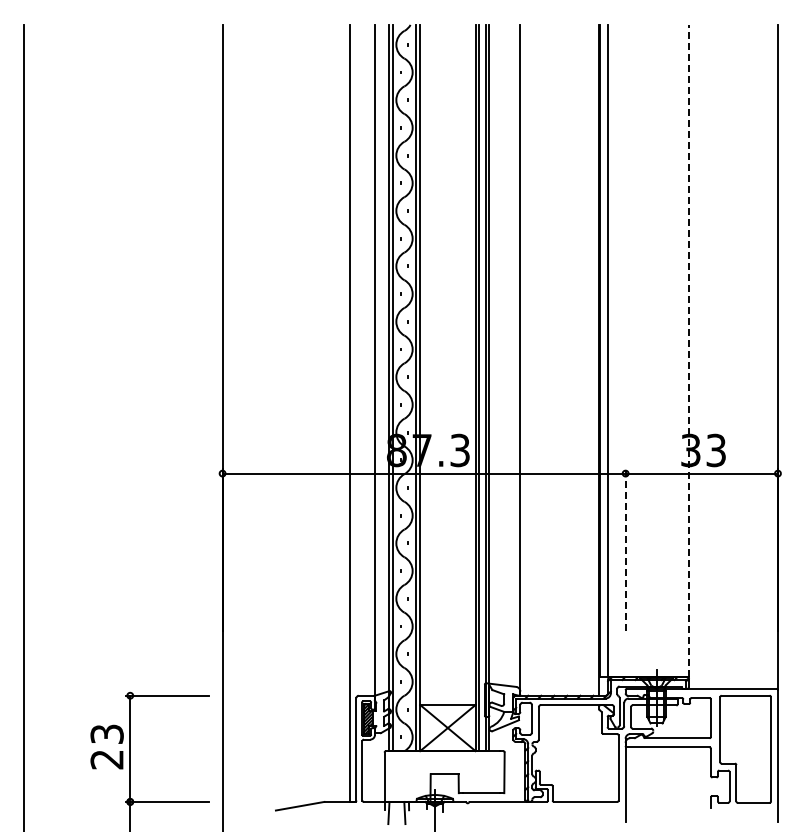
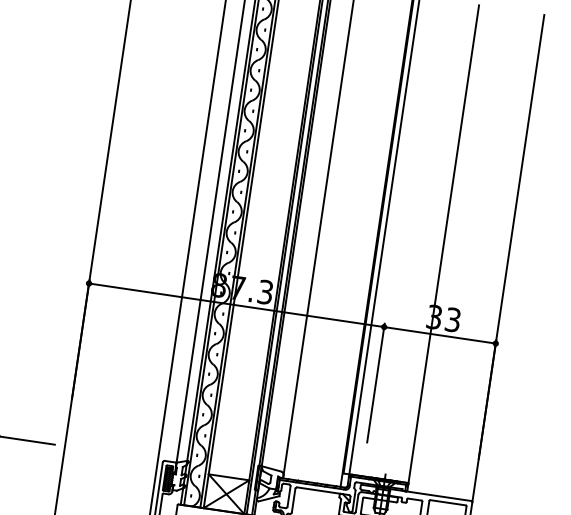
line: (688, 350) -> (443, 243), dashed -> solid
line: (625, 549) -> (375, 382), dashed -> solid

